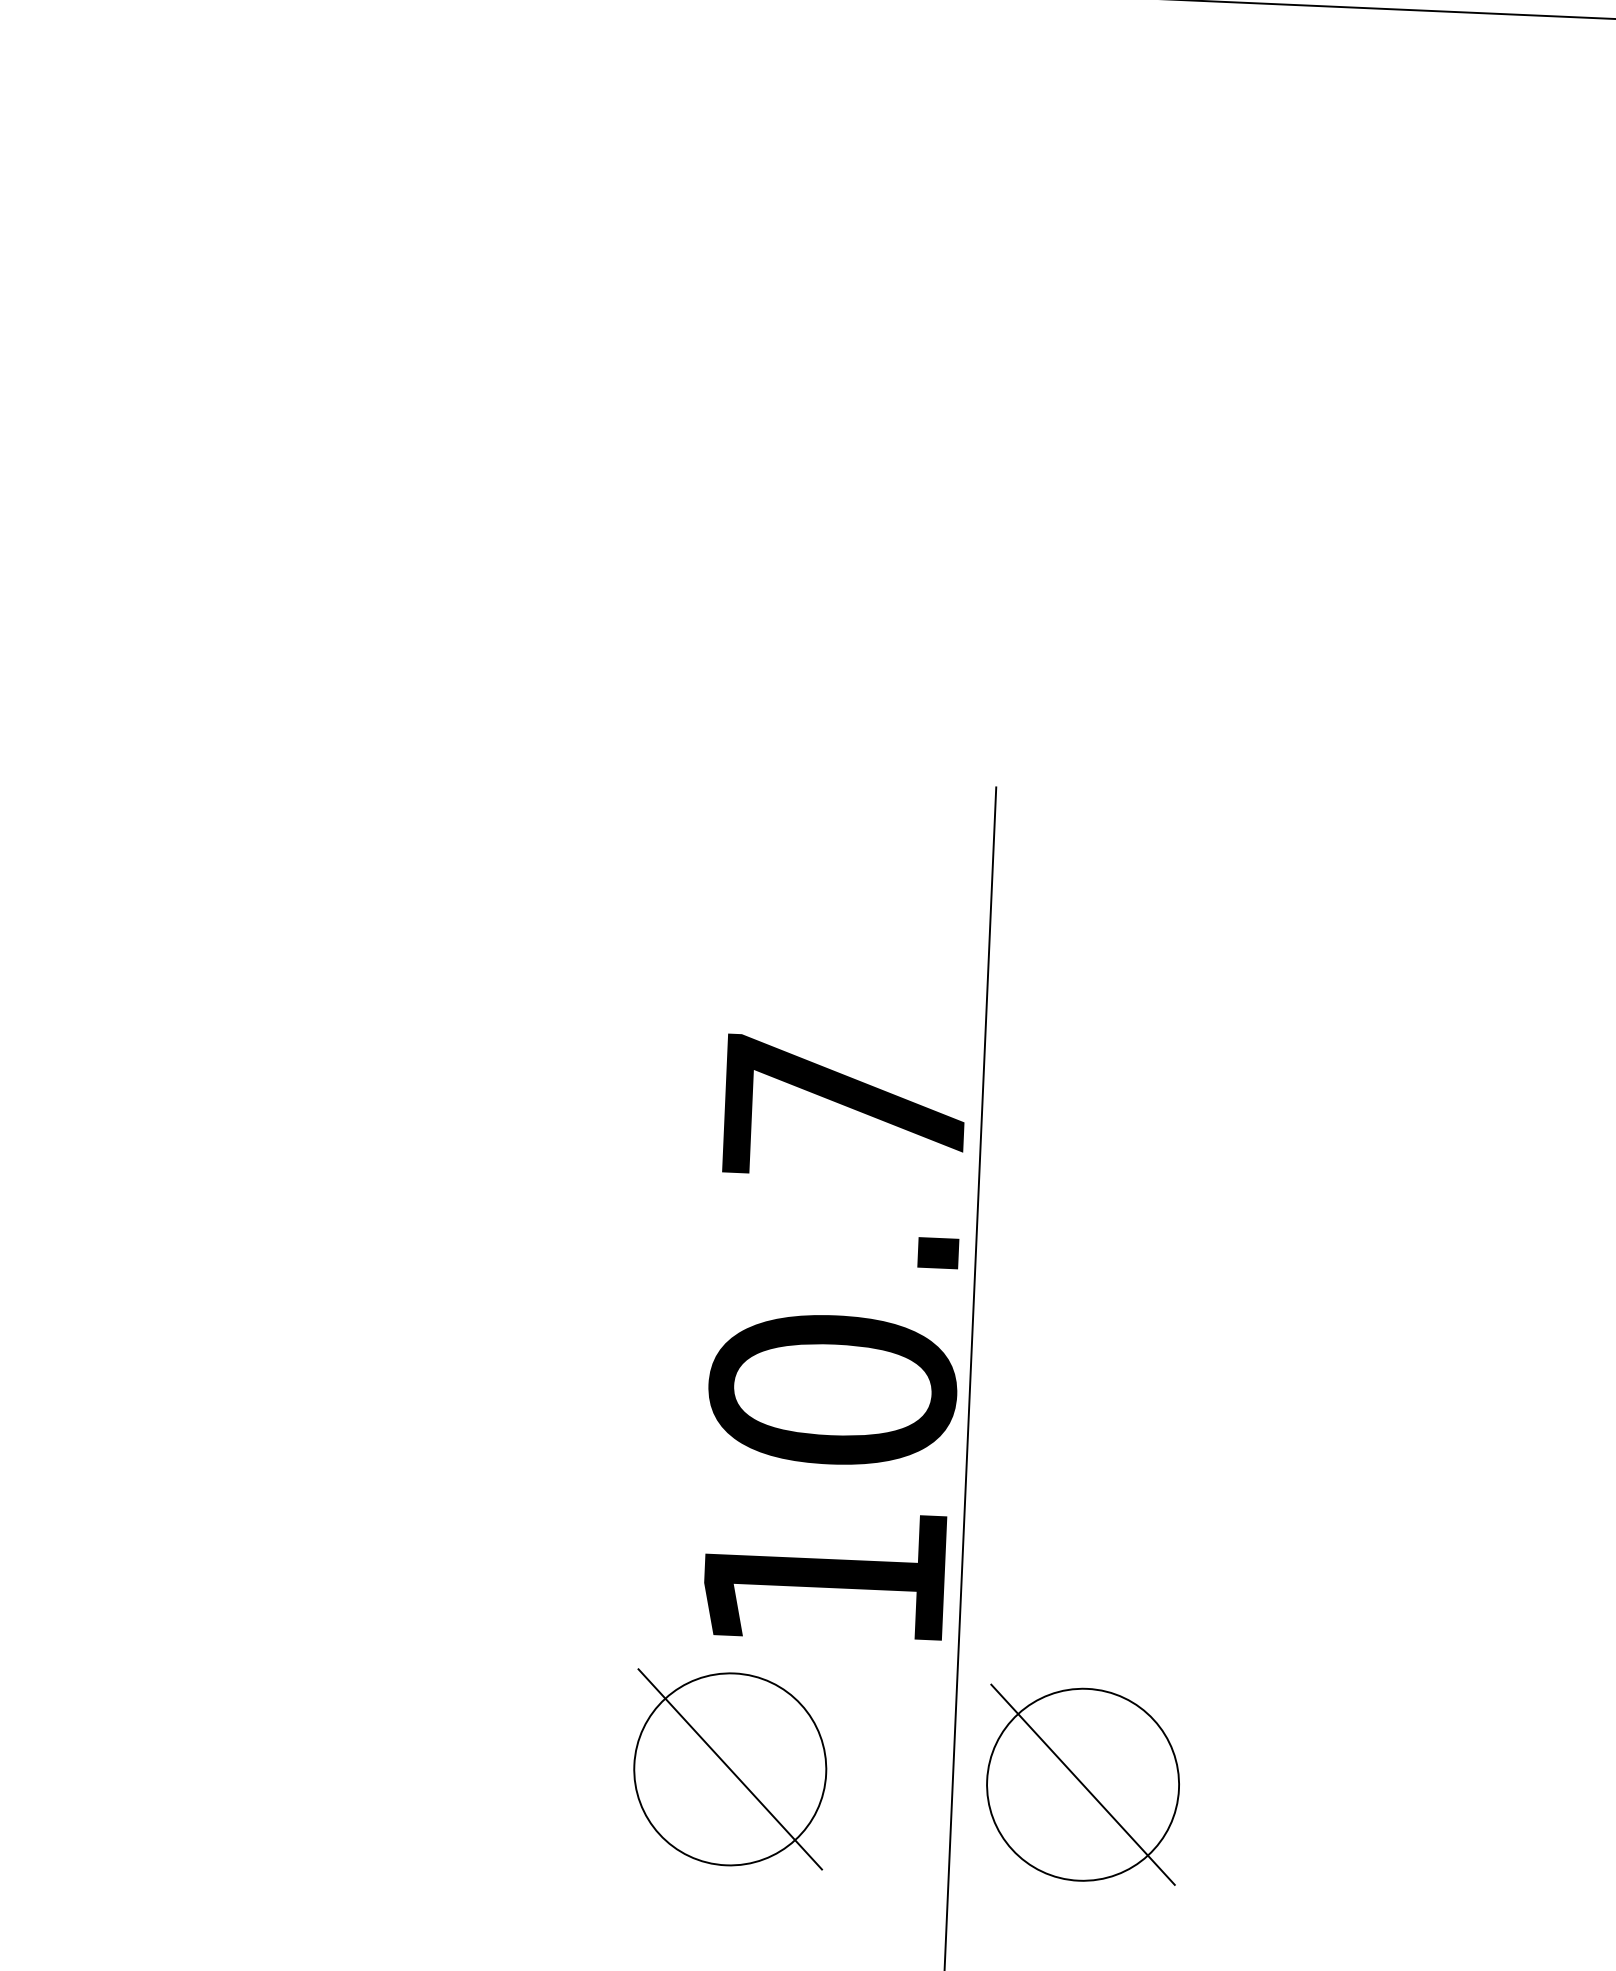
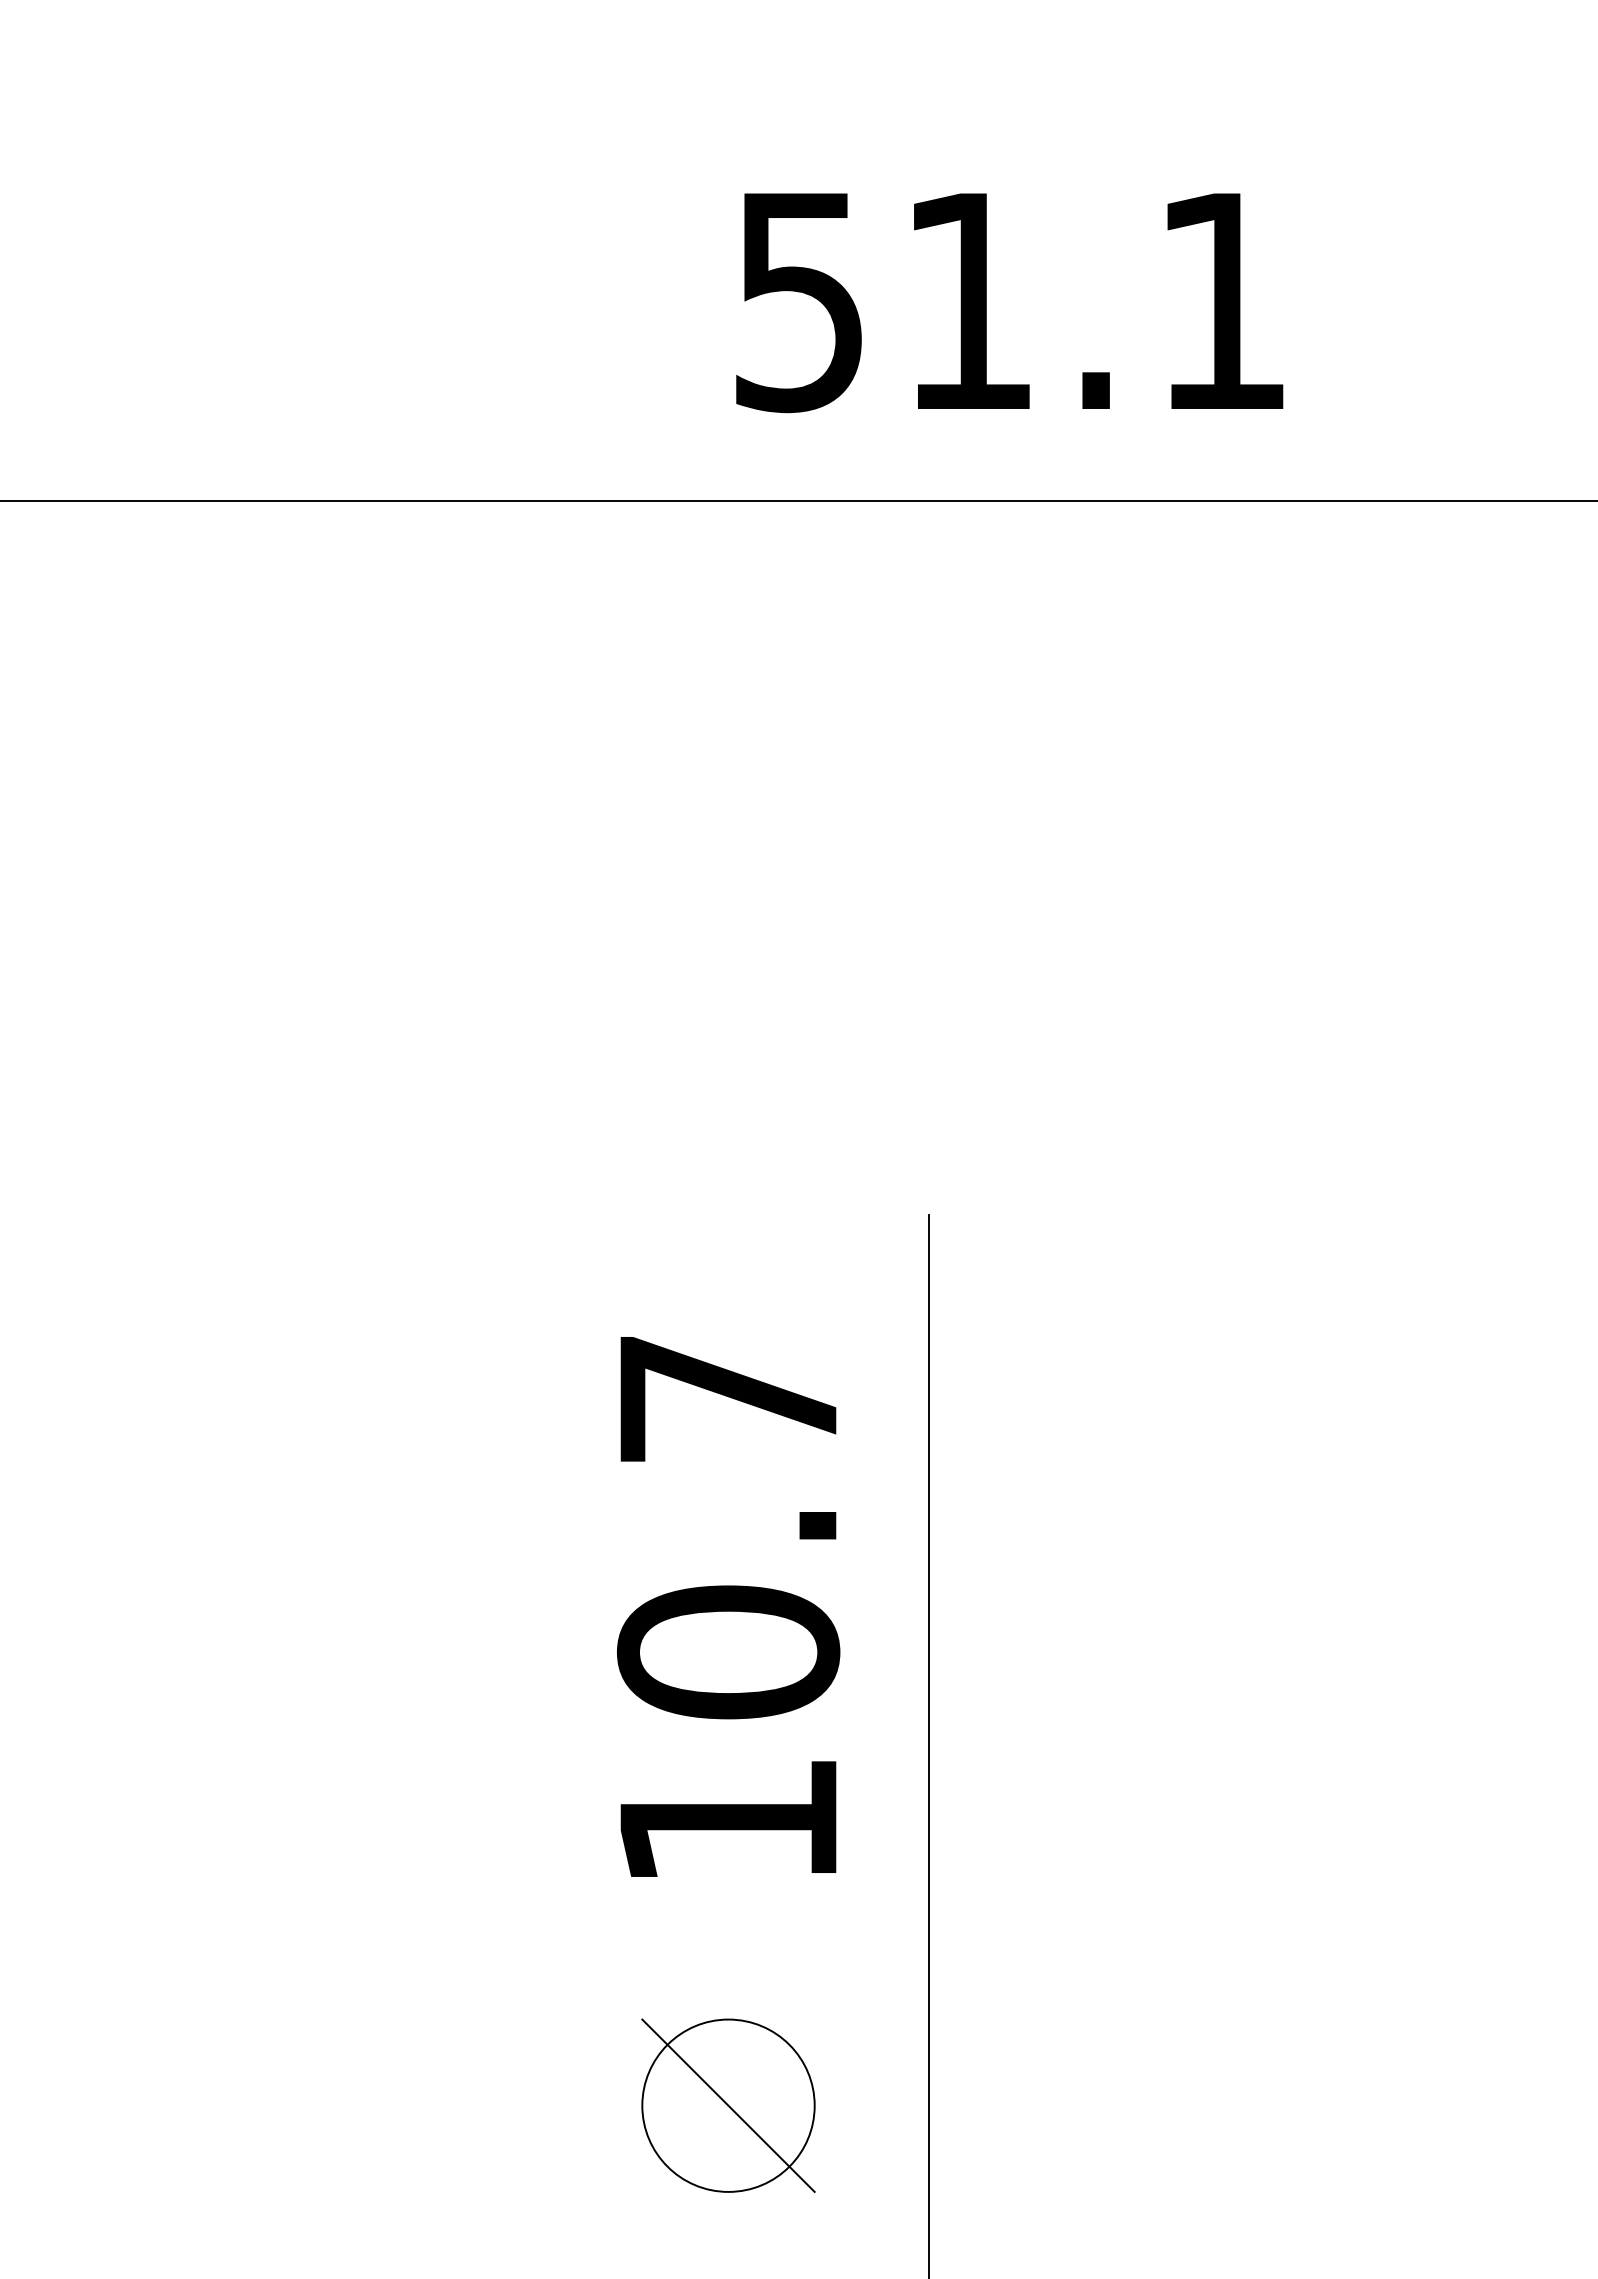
text: (834, 1338) -> (728, 1606), moved
part: (1083, 1784) -> (1045, 2105), removed

